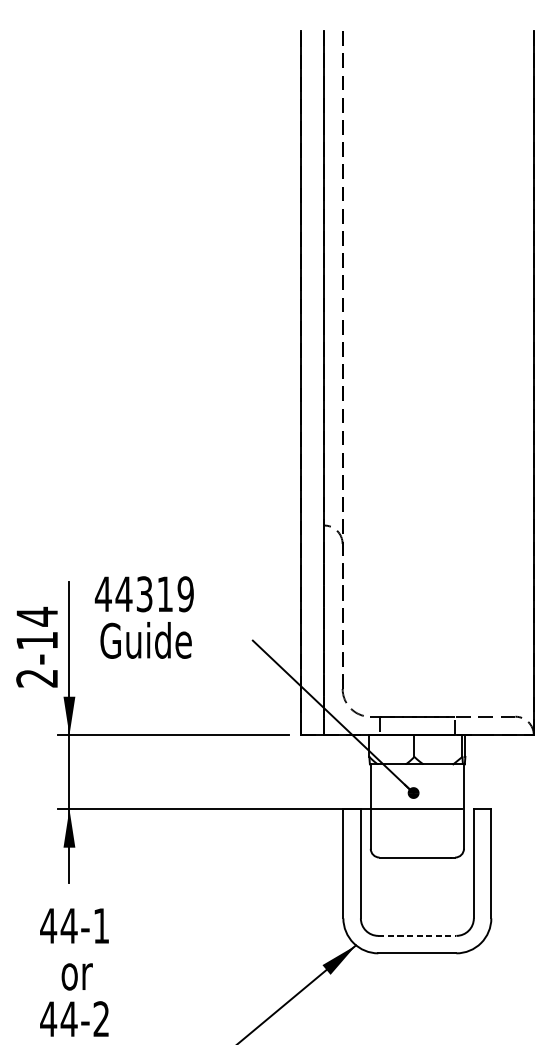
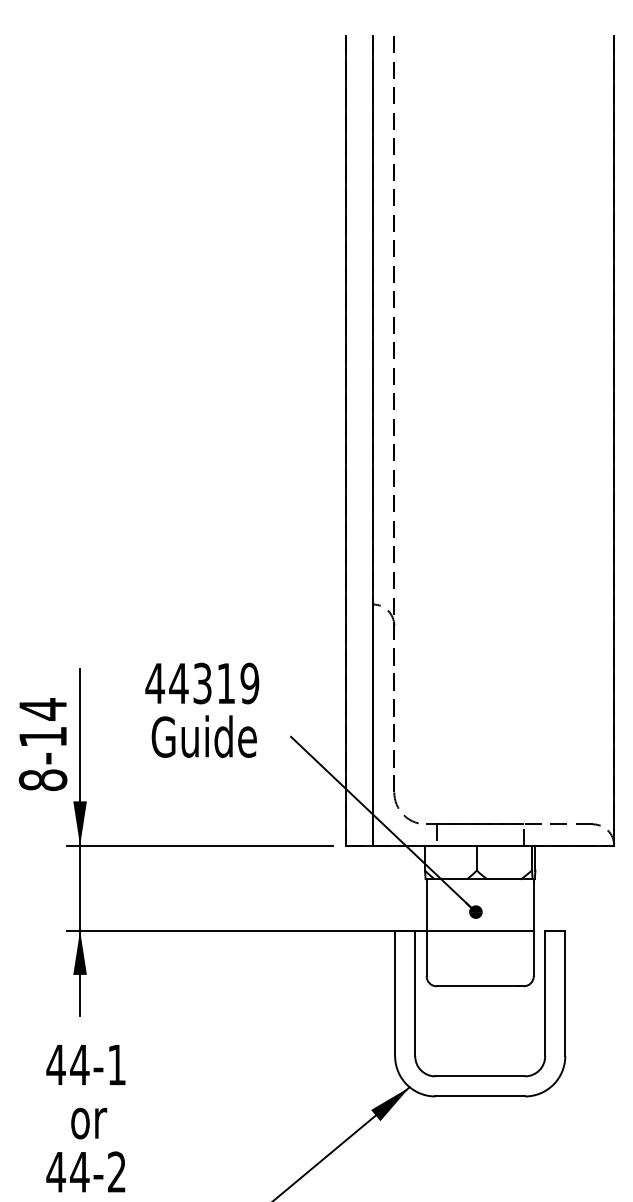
text: (144, 616) -> (202, 709), moved
text: (36, 678) -> (42, 780), 2-14 -> 8-14
line: (417, 935) -> (480, 1076), dashed -> solid

